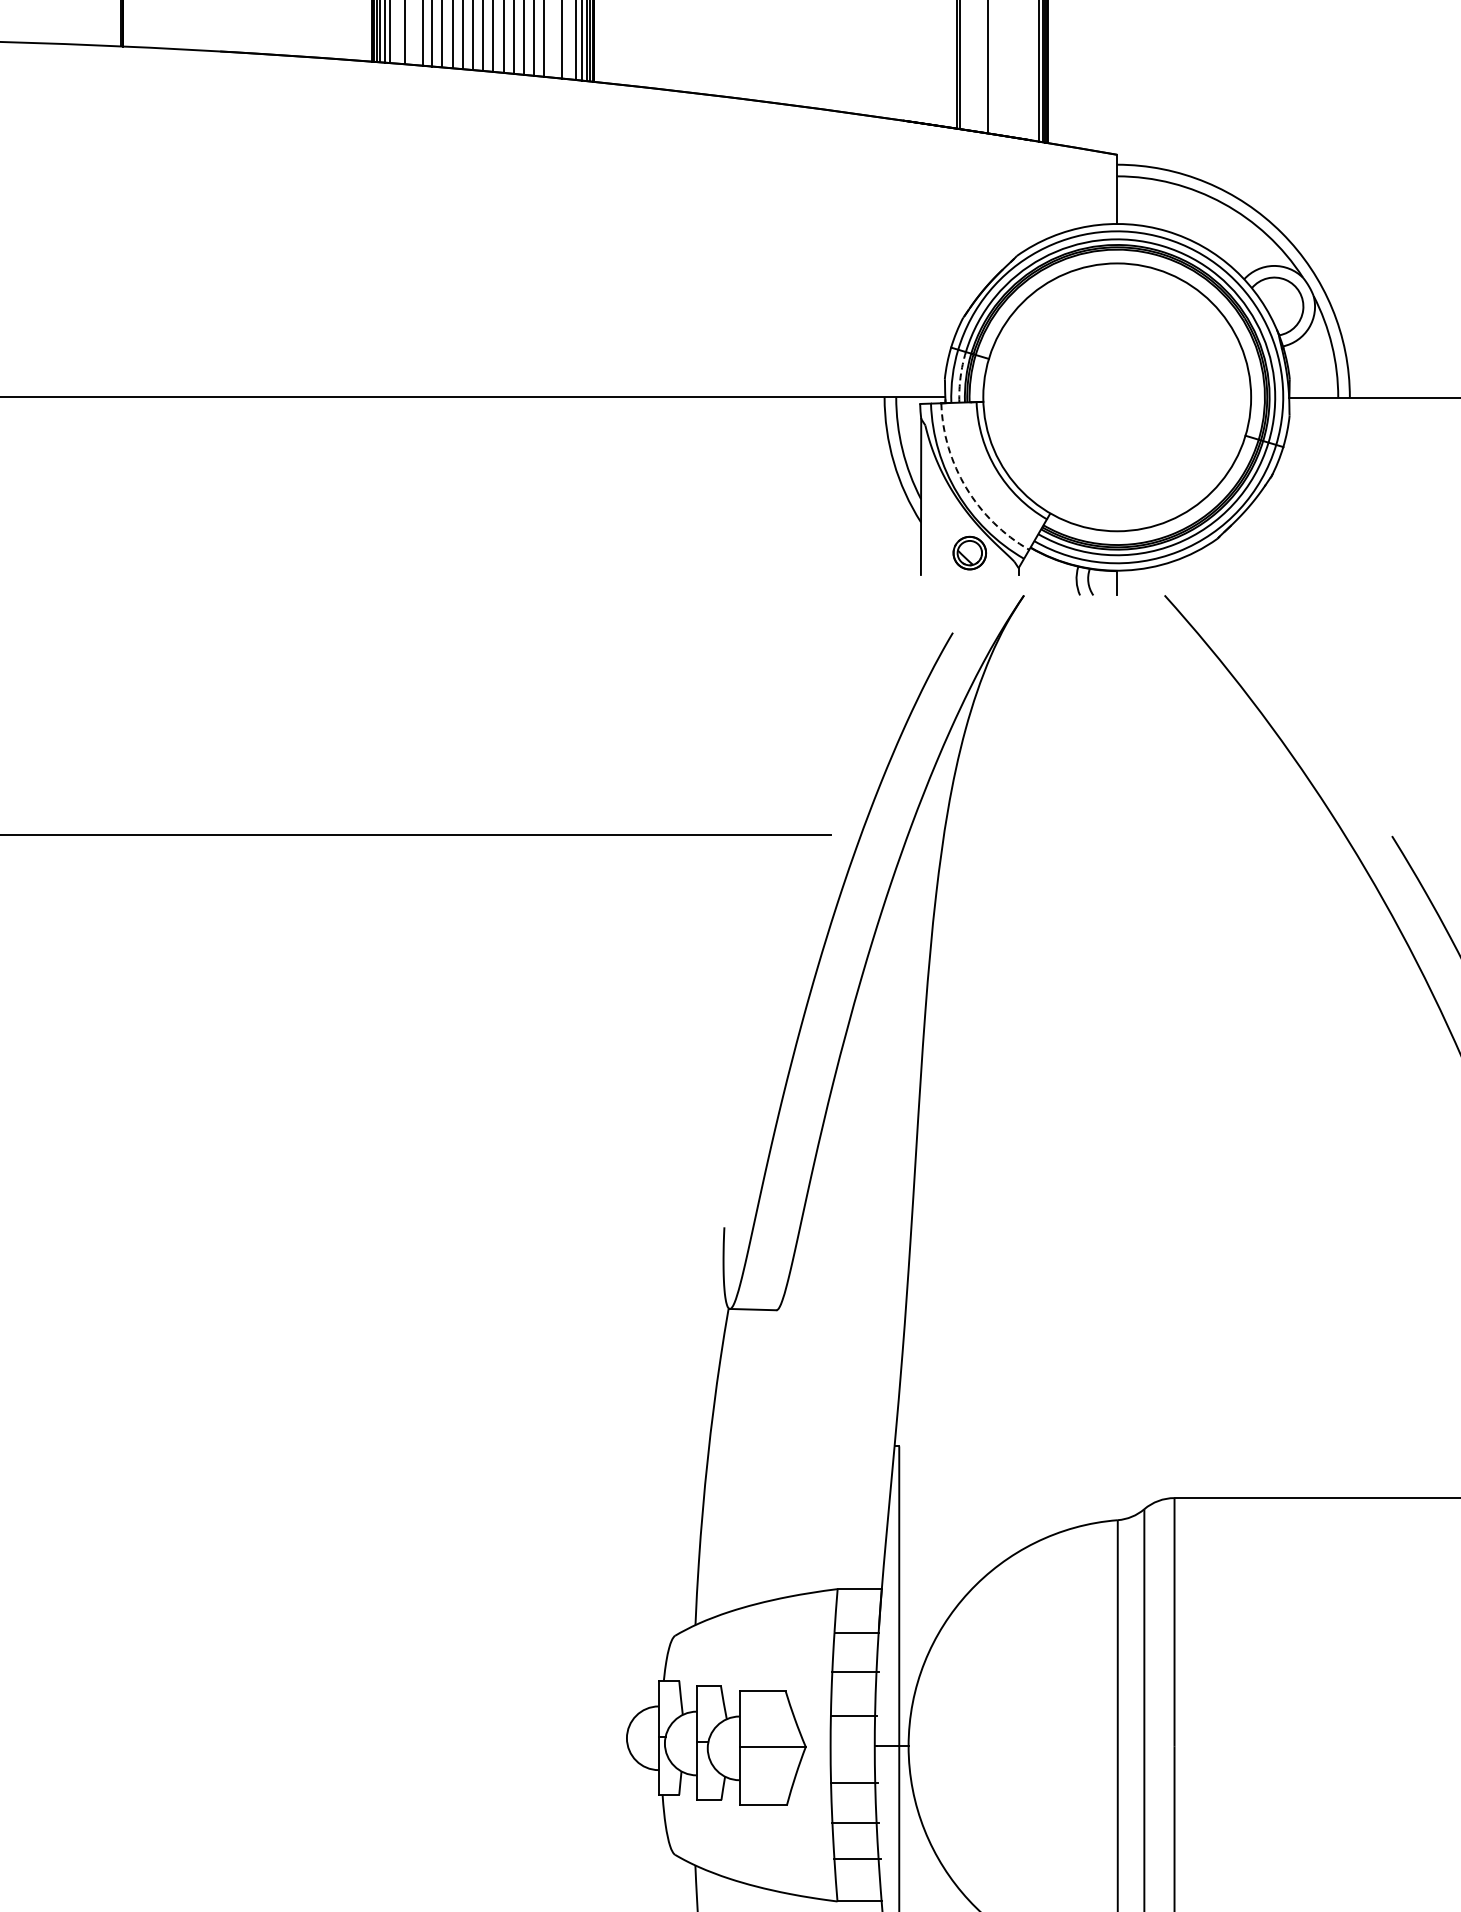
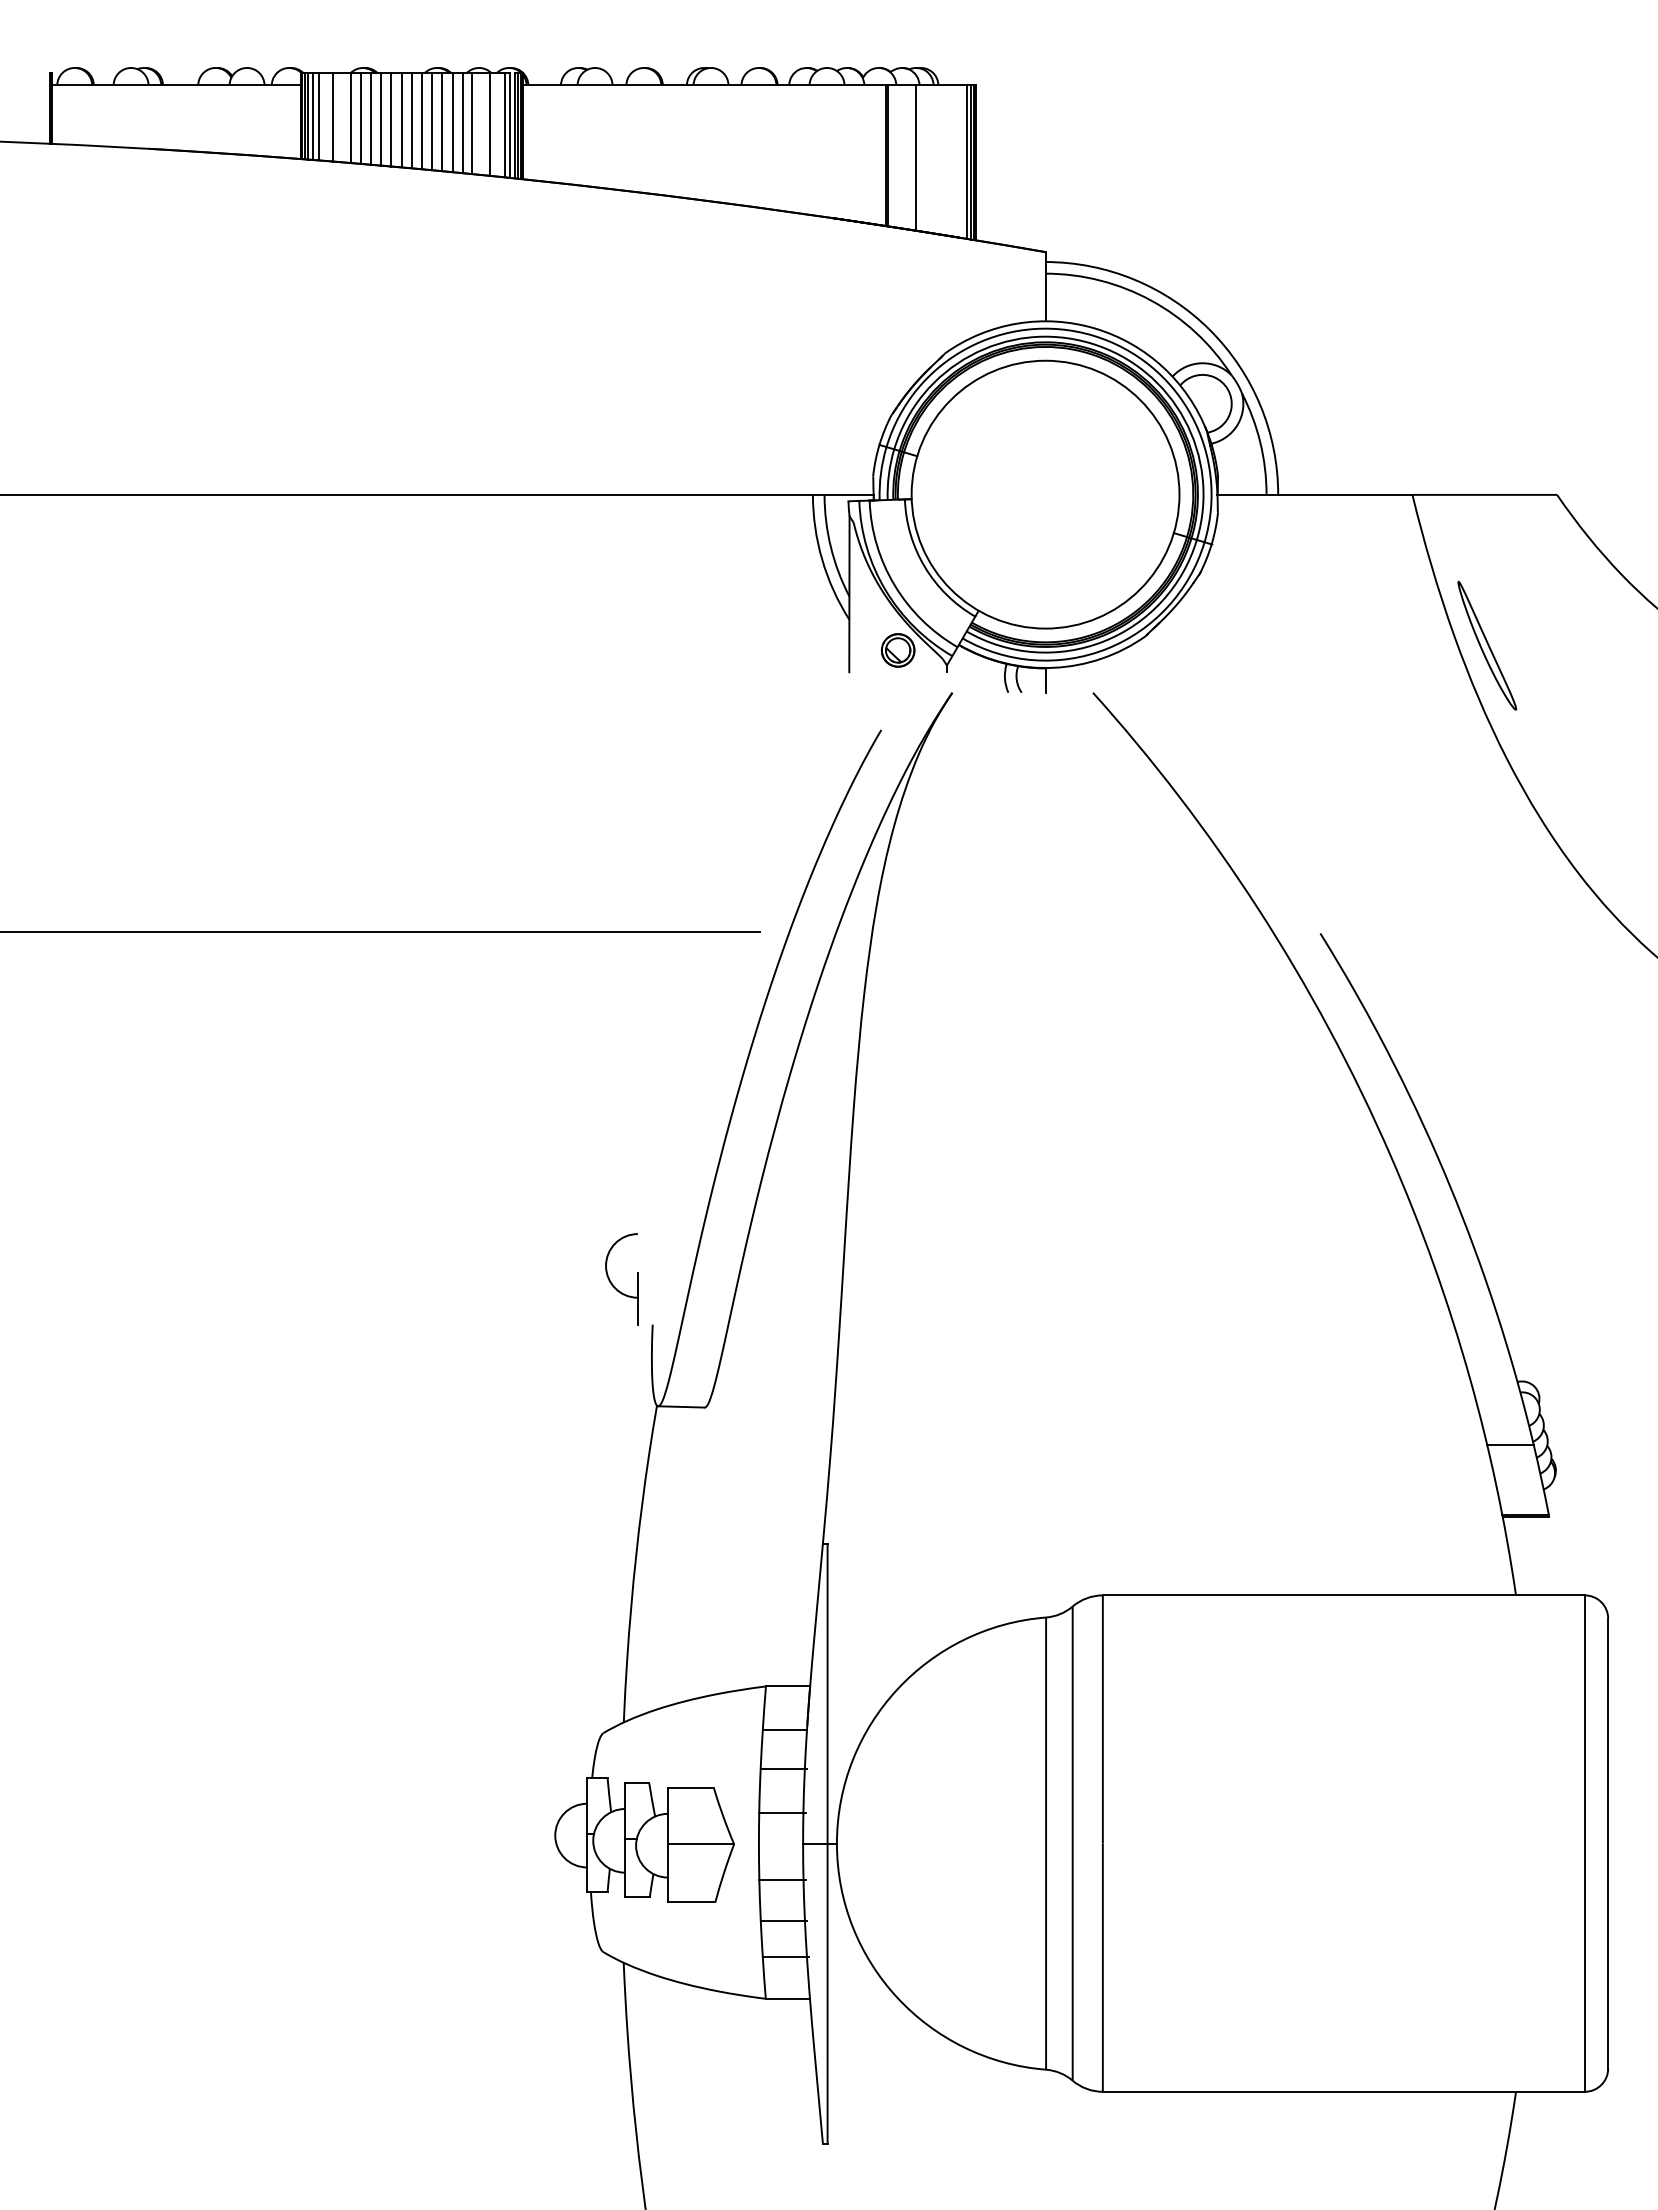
arc: (960, 377) -> (888, 474), dashed -> solid
arc: (966, 488) -> (894, 585), dashed -> solid
part: (685, 1187) -> (613, 1284), added

